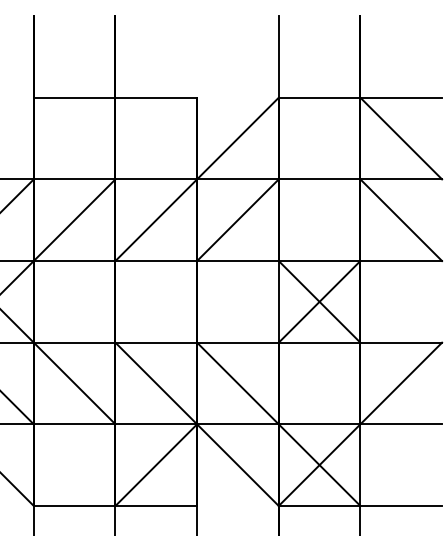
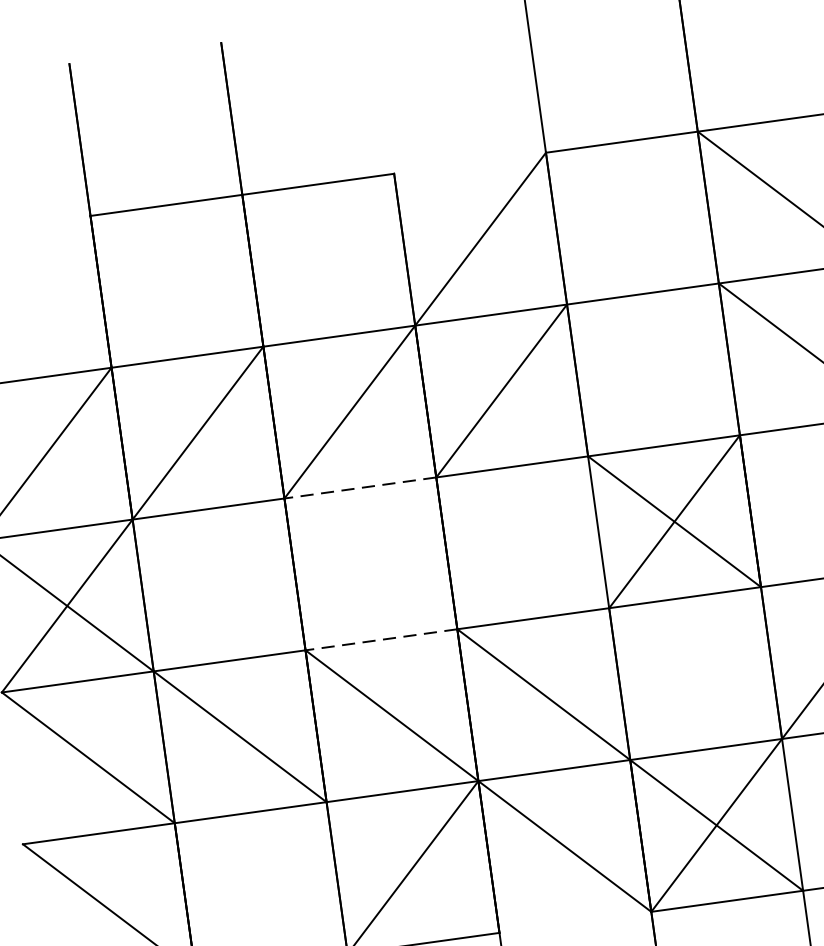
line: (156, 261) -> (360, 488), solid -> dashed
line: (156, 342) -> (381, 639), solid -> dashed

